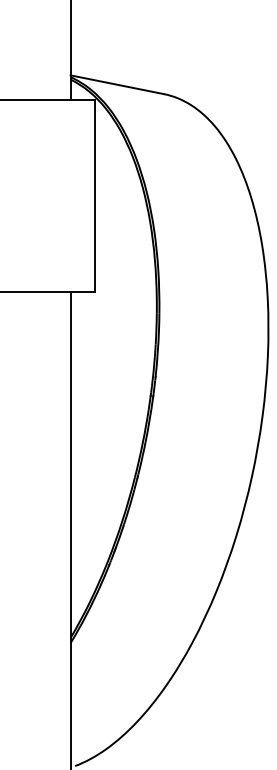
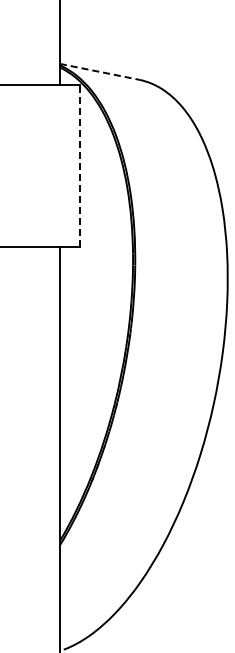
line: (118, 84) -> (100, 71), solid -> dashed
line: (94, 195) -> (80, 165), solid -> dashed

